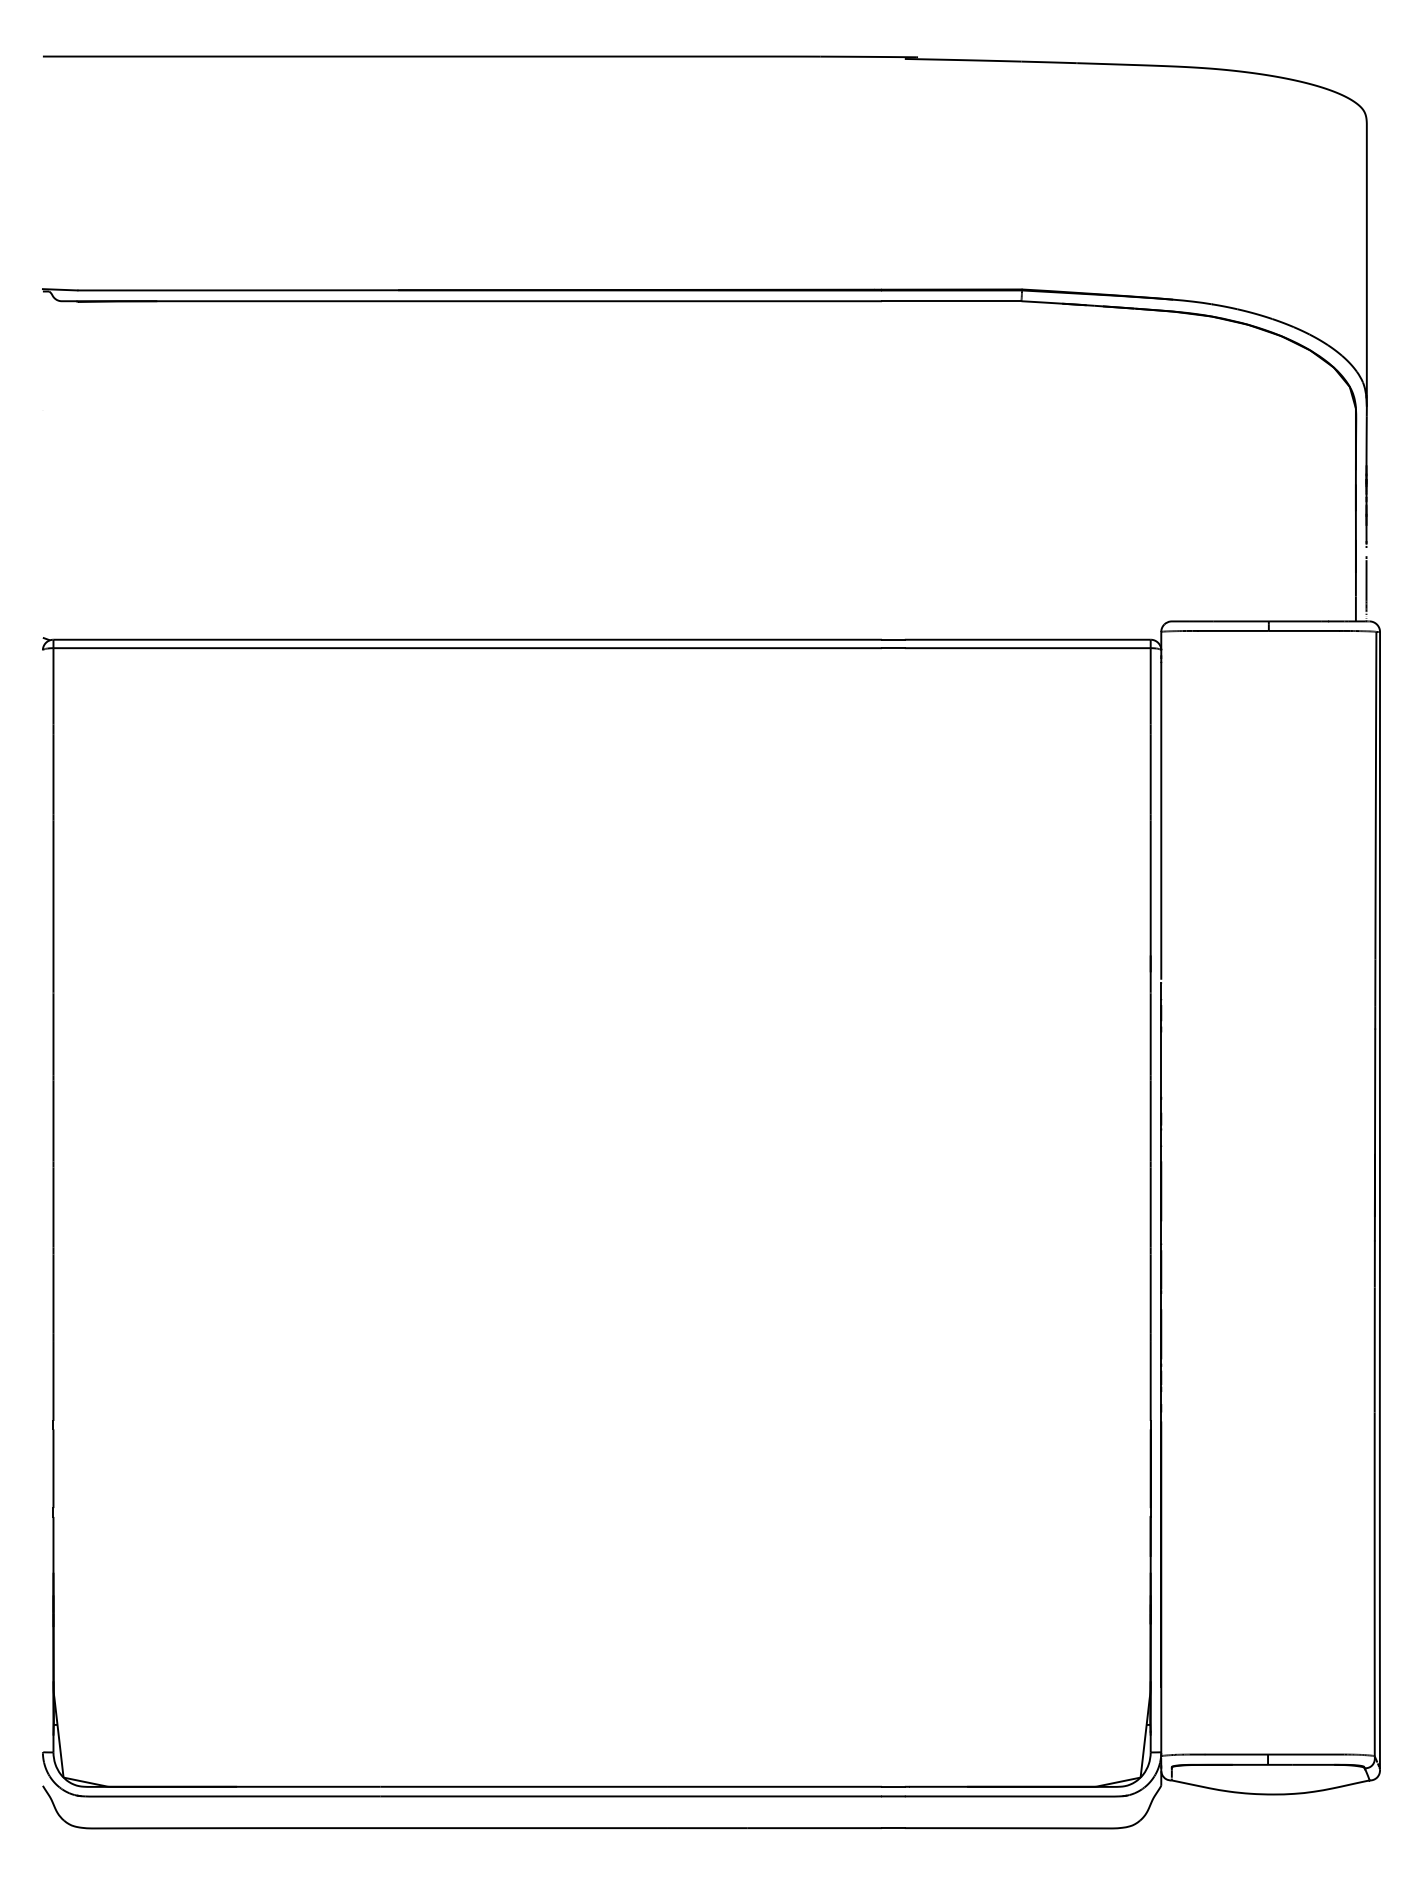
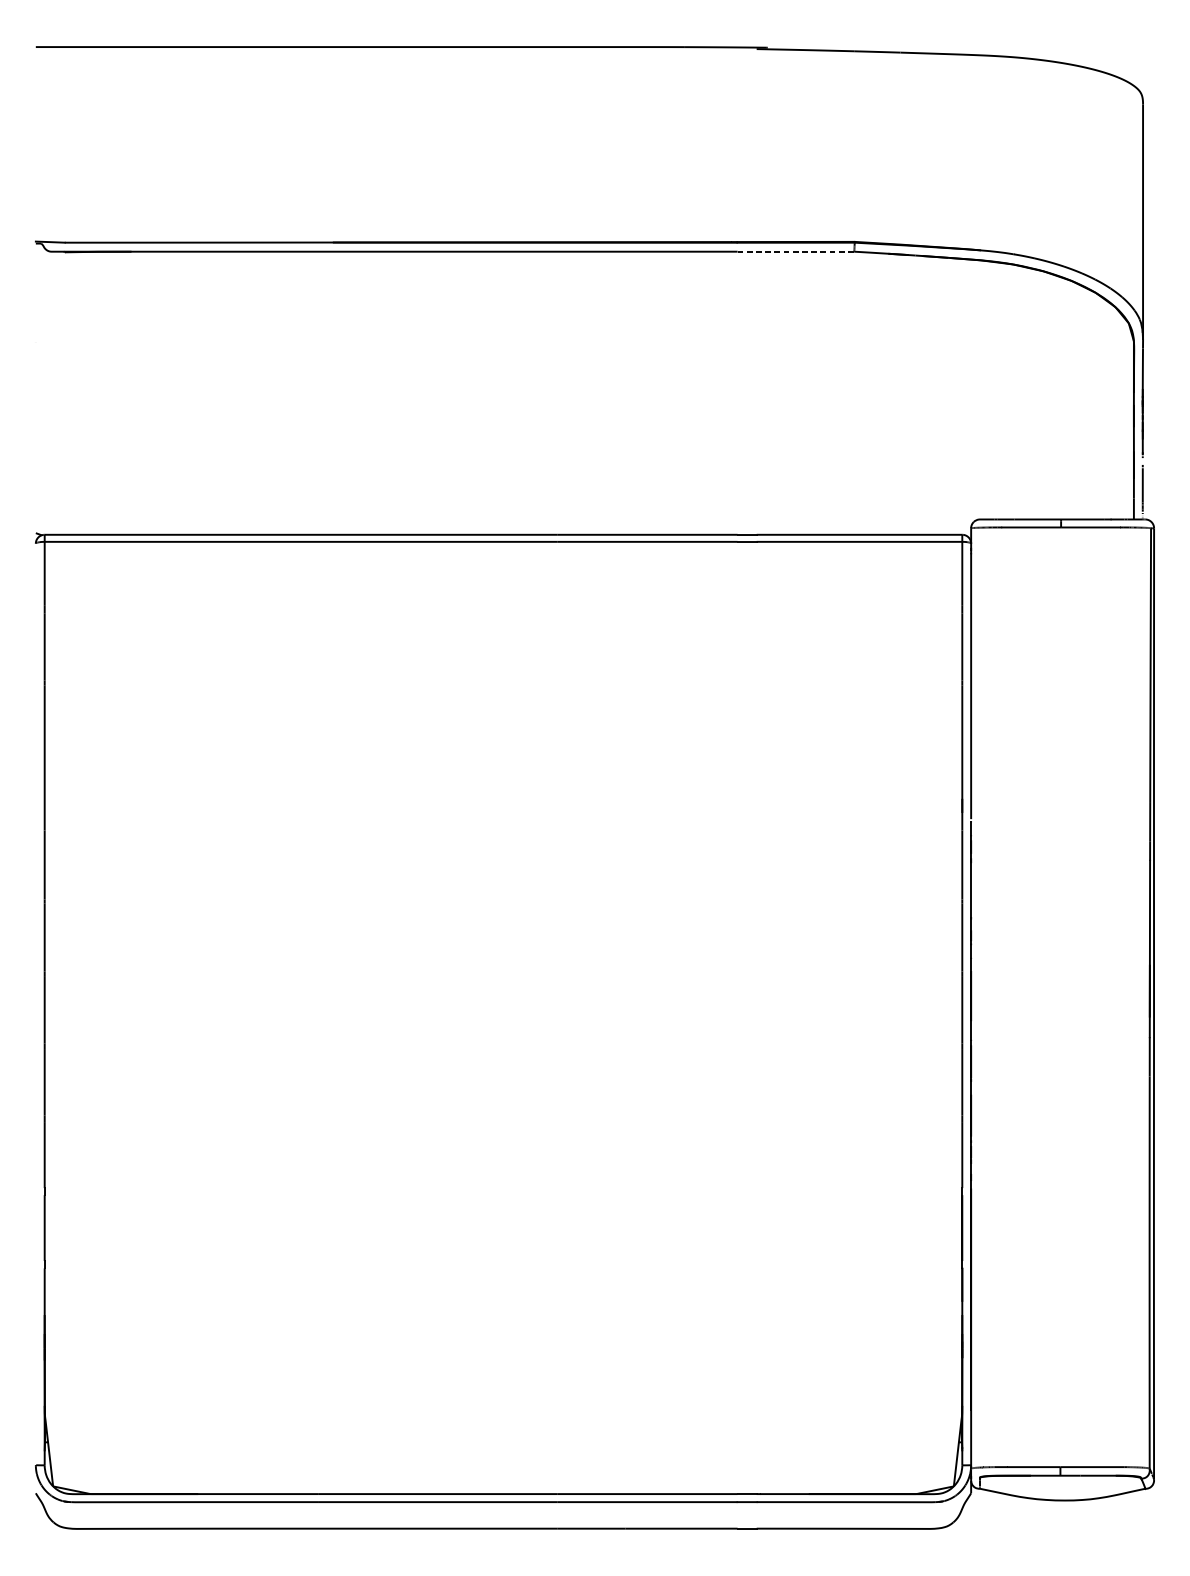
line: (951, 301) -> (795, 251), solid -> dashed

